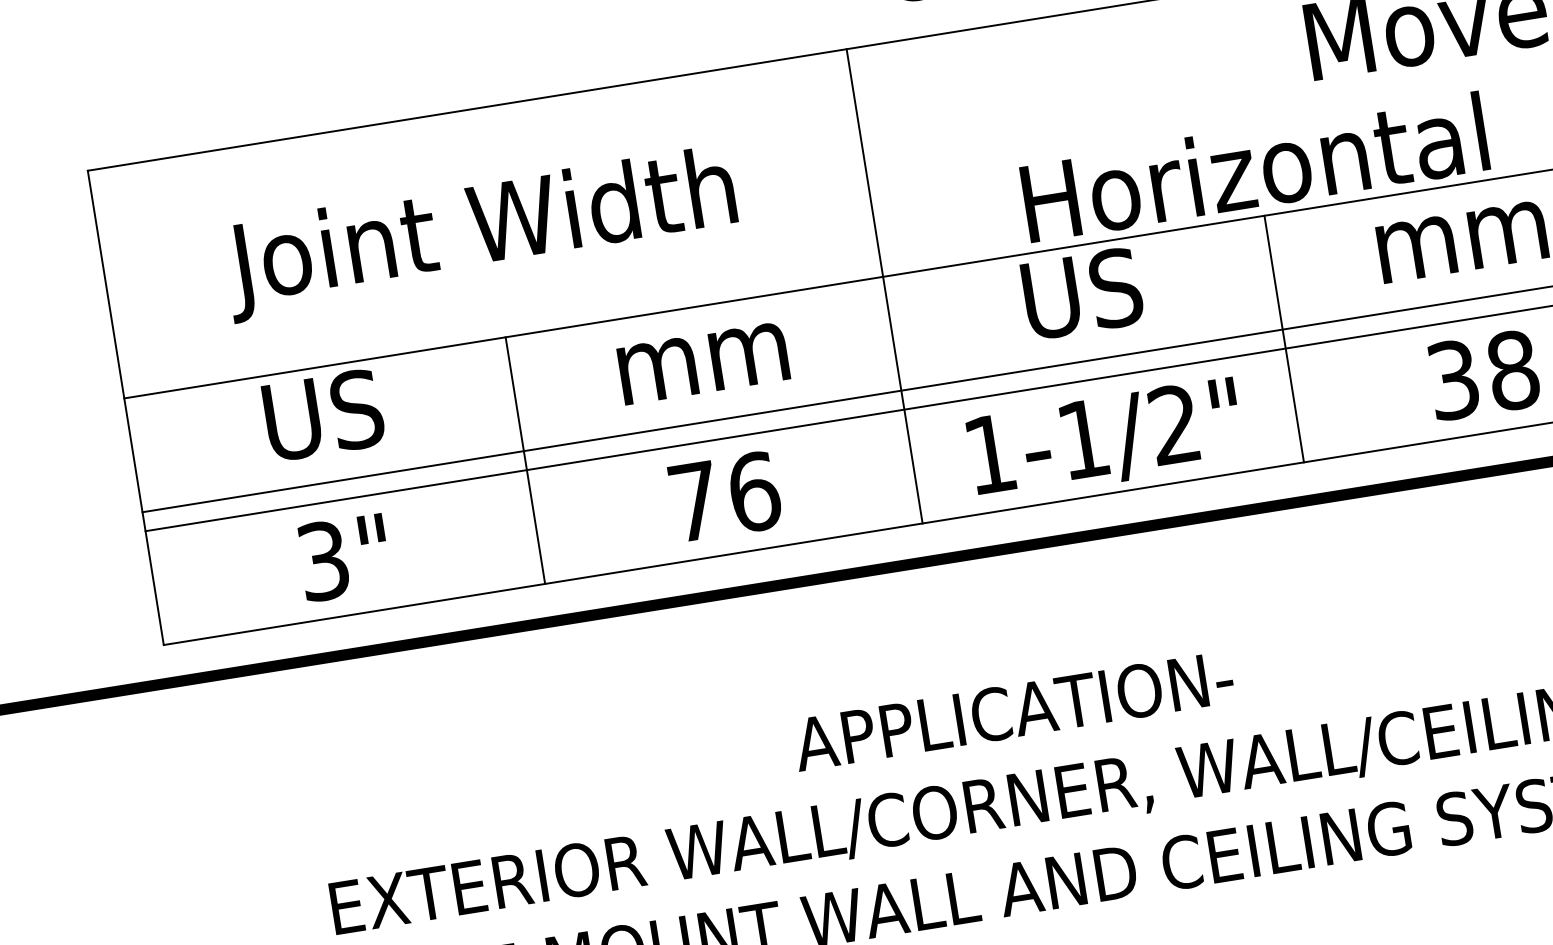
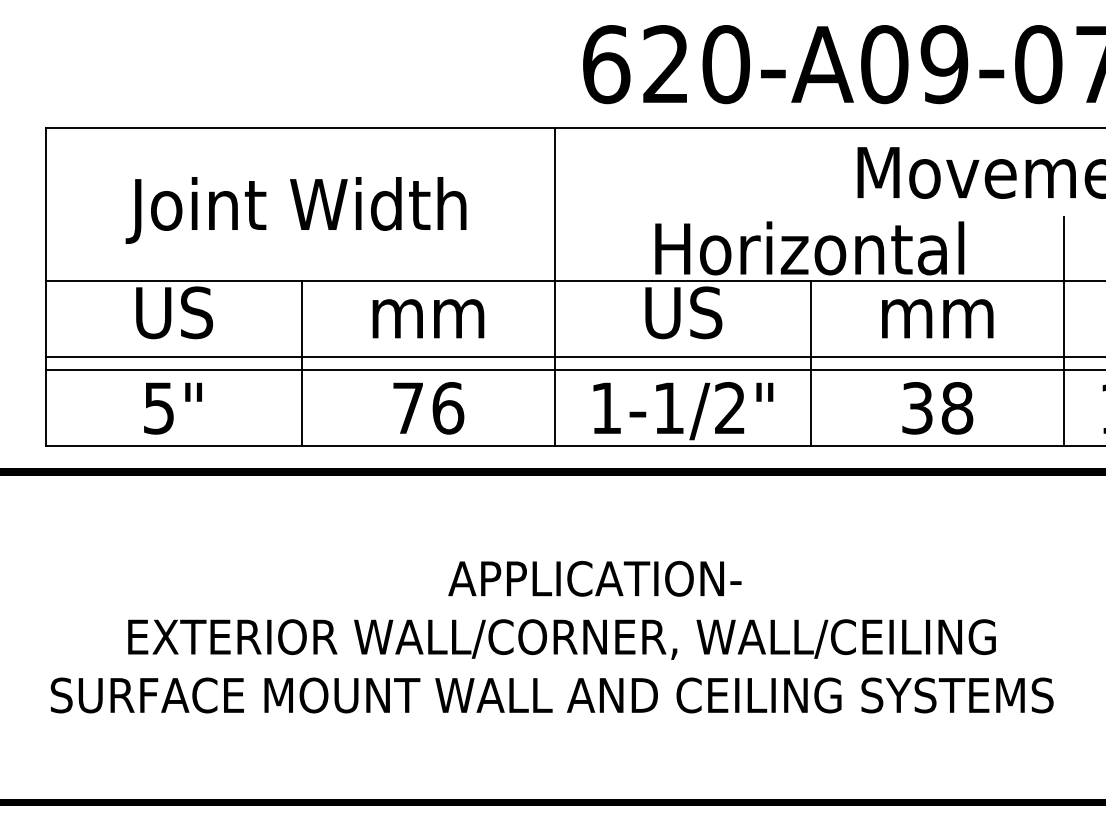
text: (324, 559) -> (159, 407), 3" -> 5"

